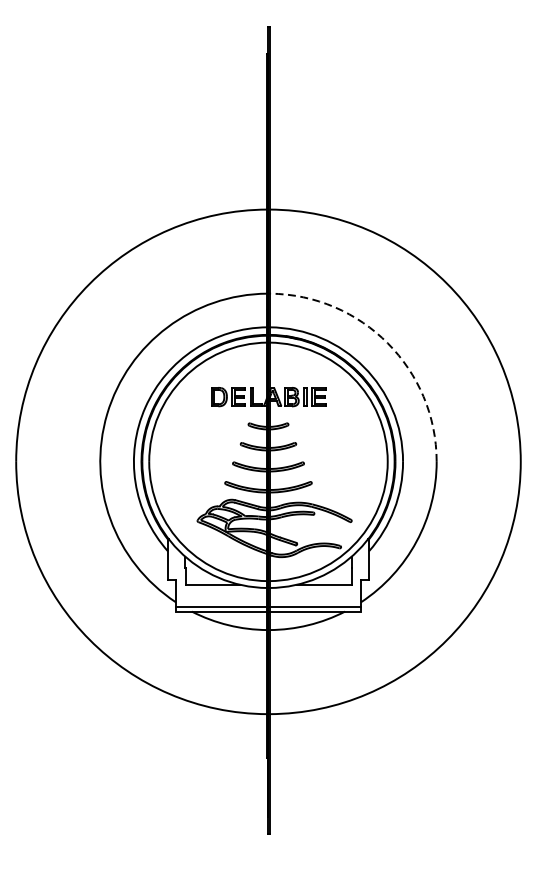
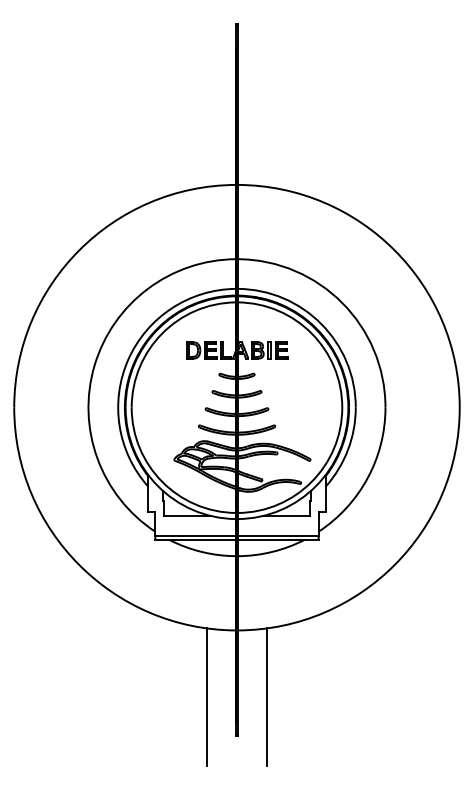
arc: (387, 343) -> (342, 303), dashed -> solid
line: (235, 790) -> (207, 697), added
line: (301, 790) -> (266, 697), added

